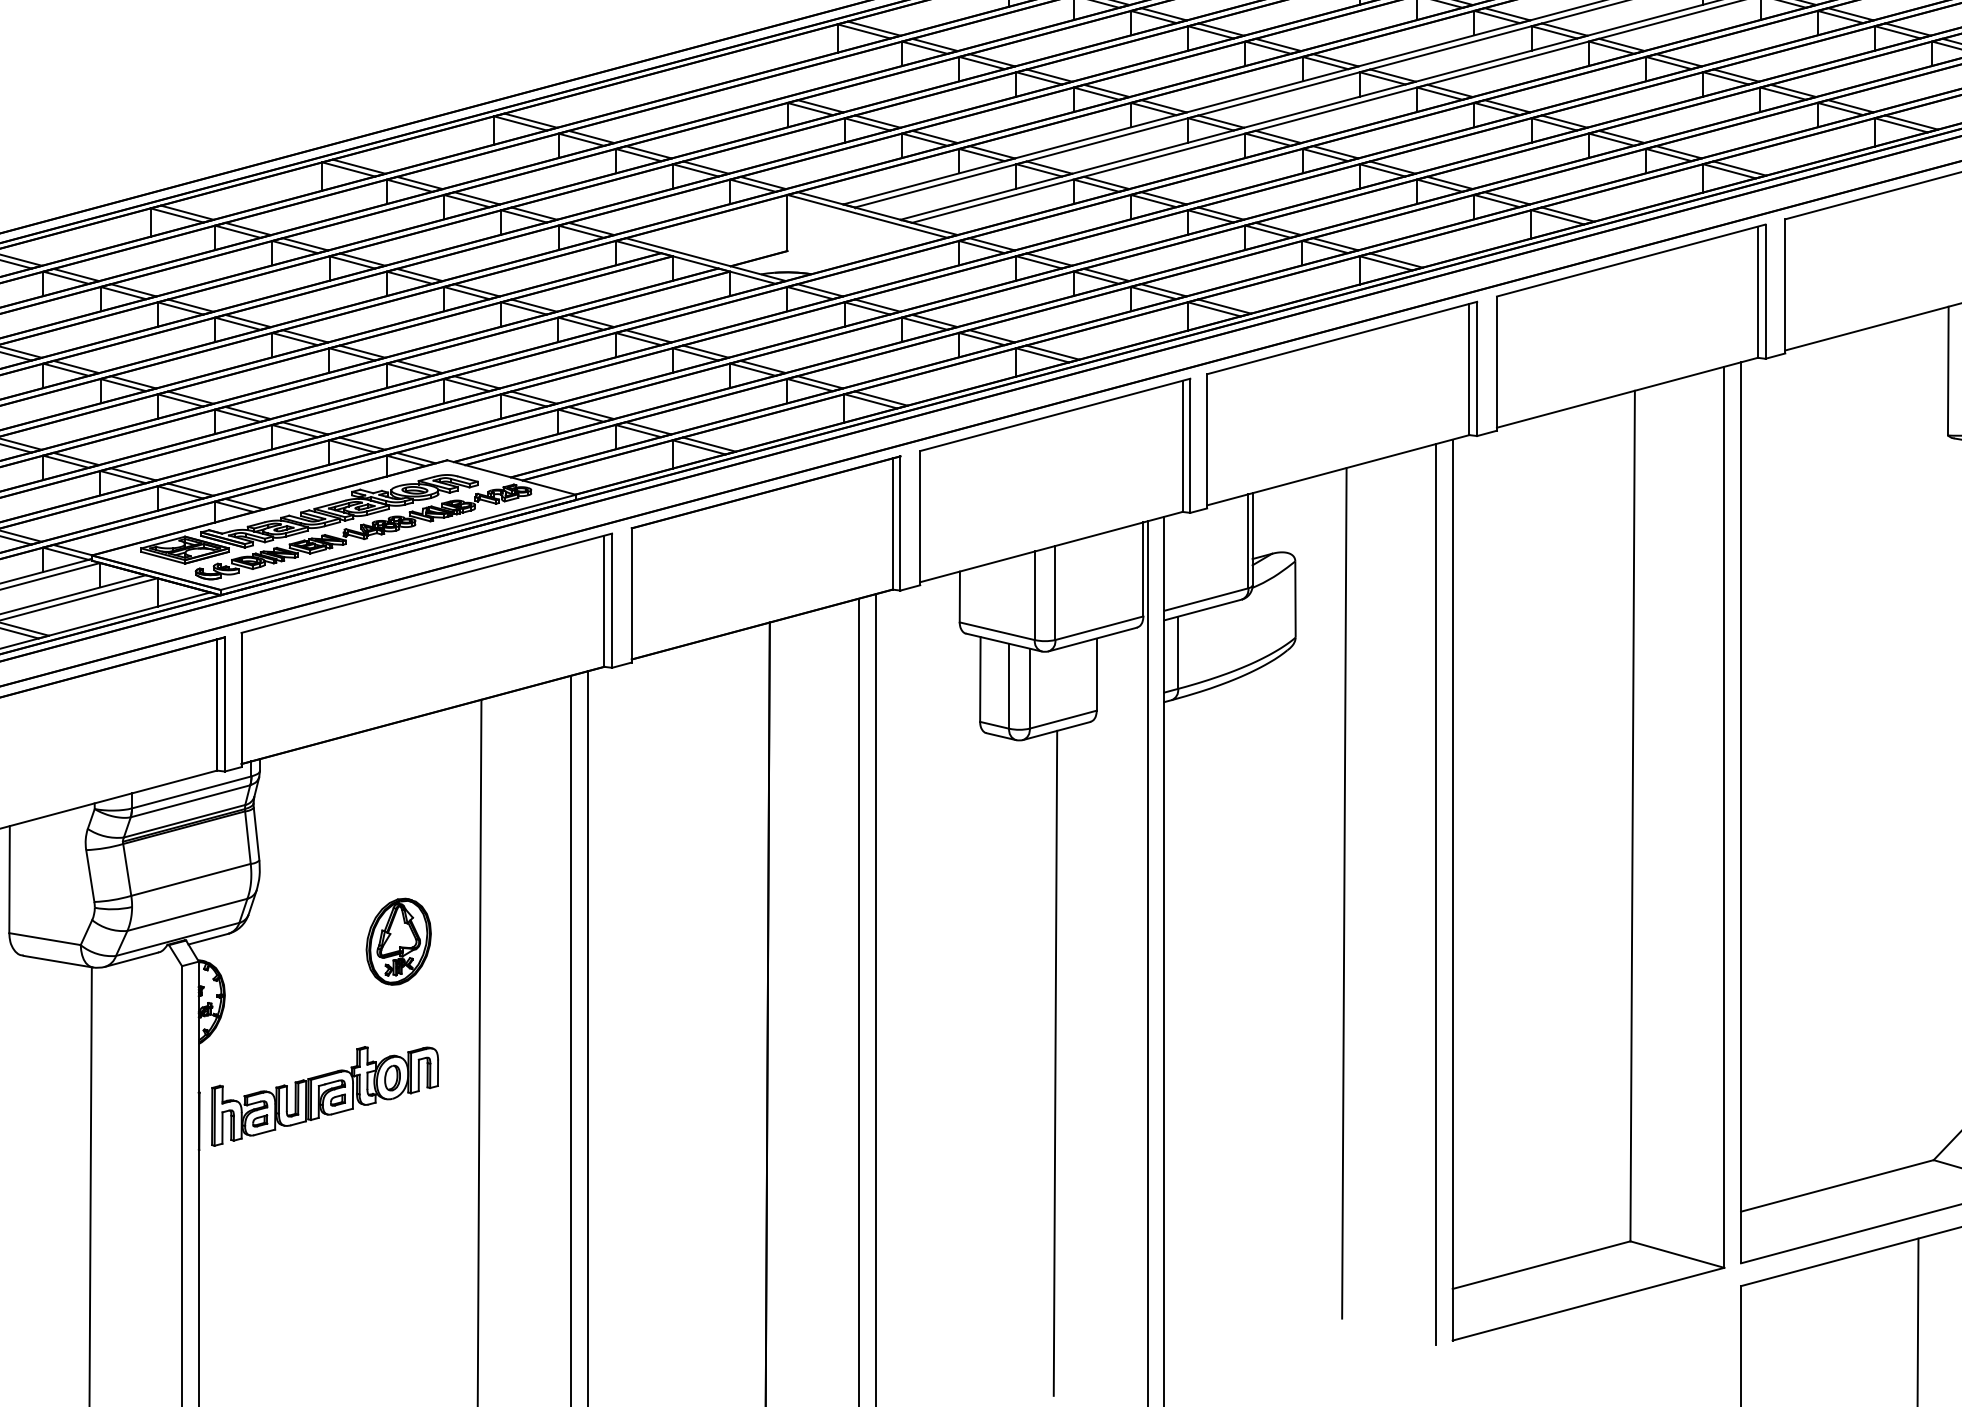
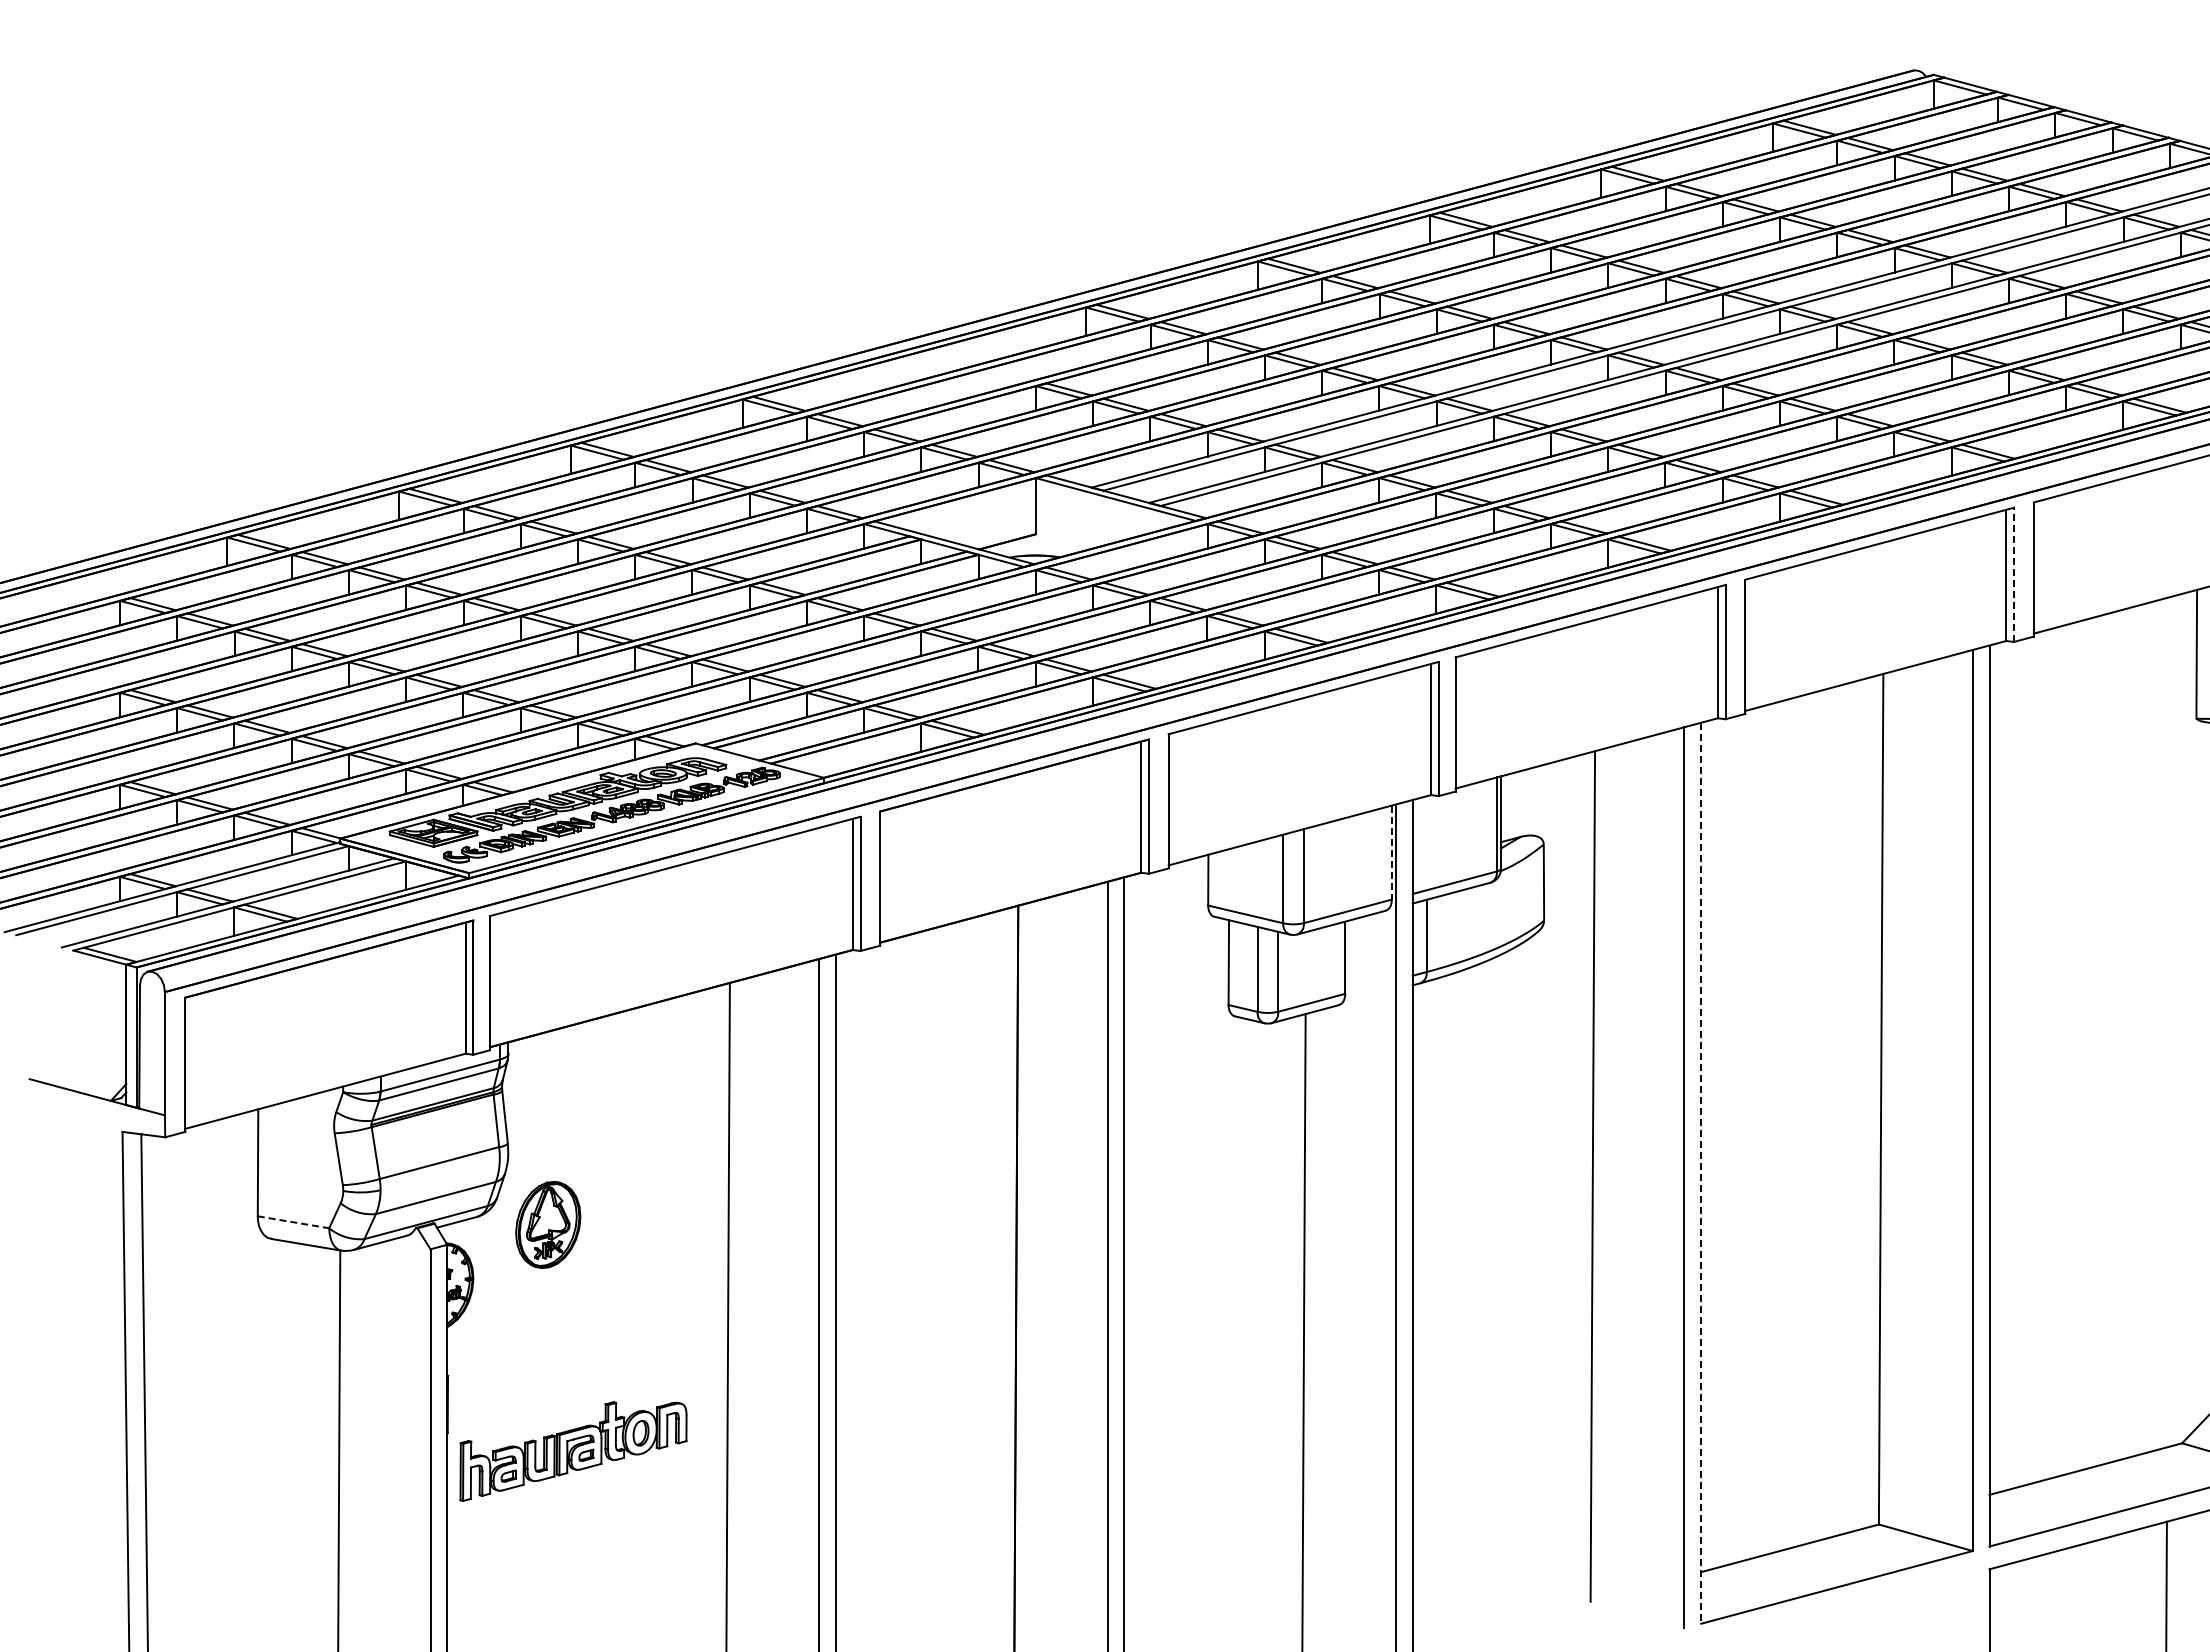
line: (1766, 291) -> (2014, 574), solid -> dashed
line: (1143, 570) -> (1391, 853), solid -> dashed
line: (1453, 890) -> (1701, 1173), solid -> dashed
line: (46, 939) -> (294, 1222), solid -> dashed
part: (399, 941) -> (548, 1224), moved
part: (325, 1096) -> (573, 1451), moved

